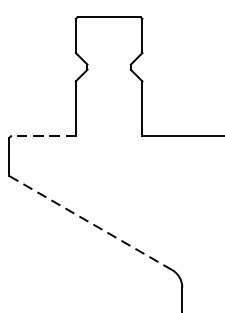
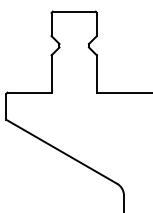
line: (43, 135) -> (29, 92), dashed -> solid
line: (90, 222) -> (61, 151), dashed -> solid

